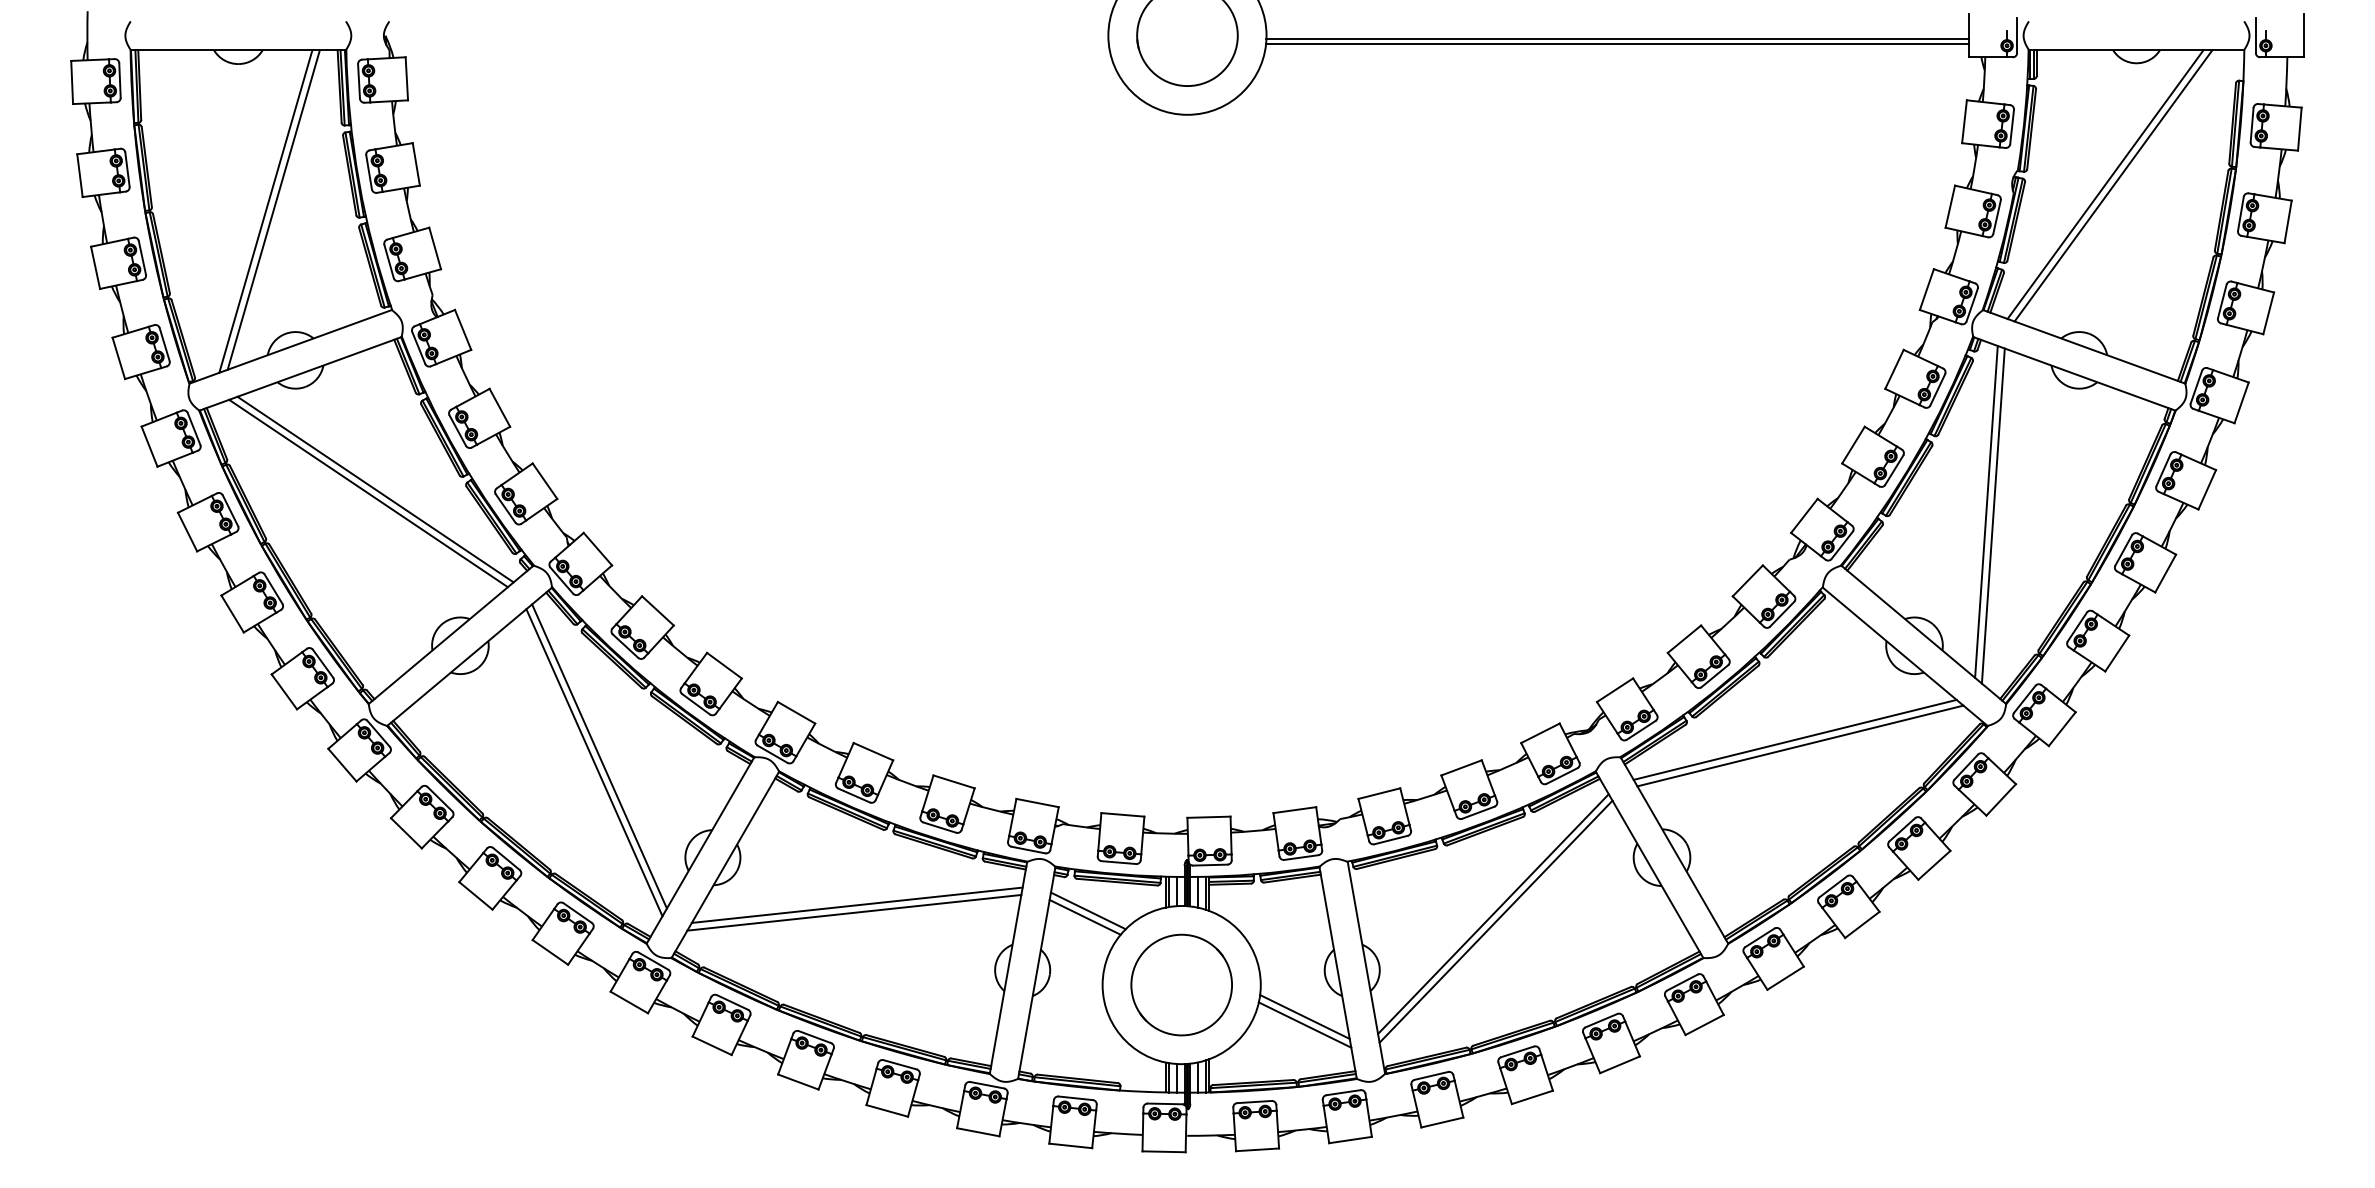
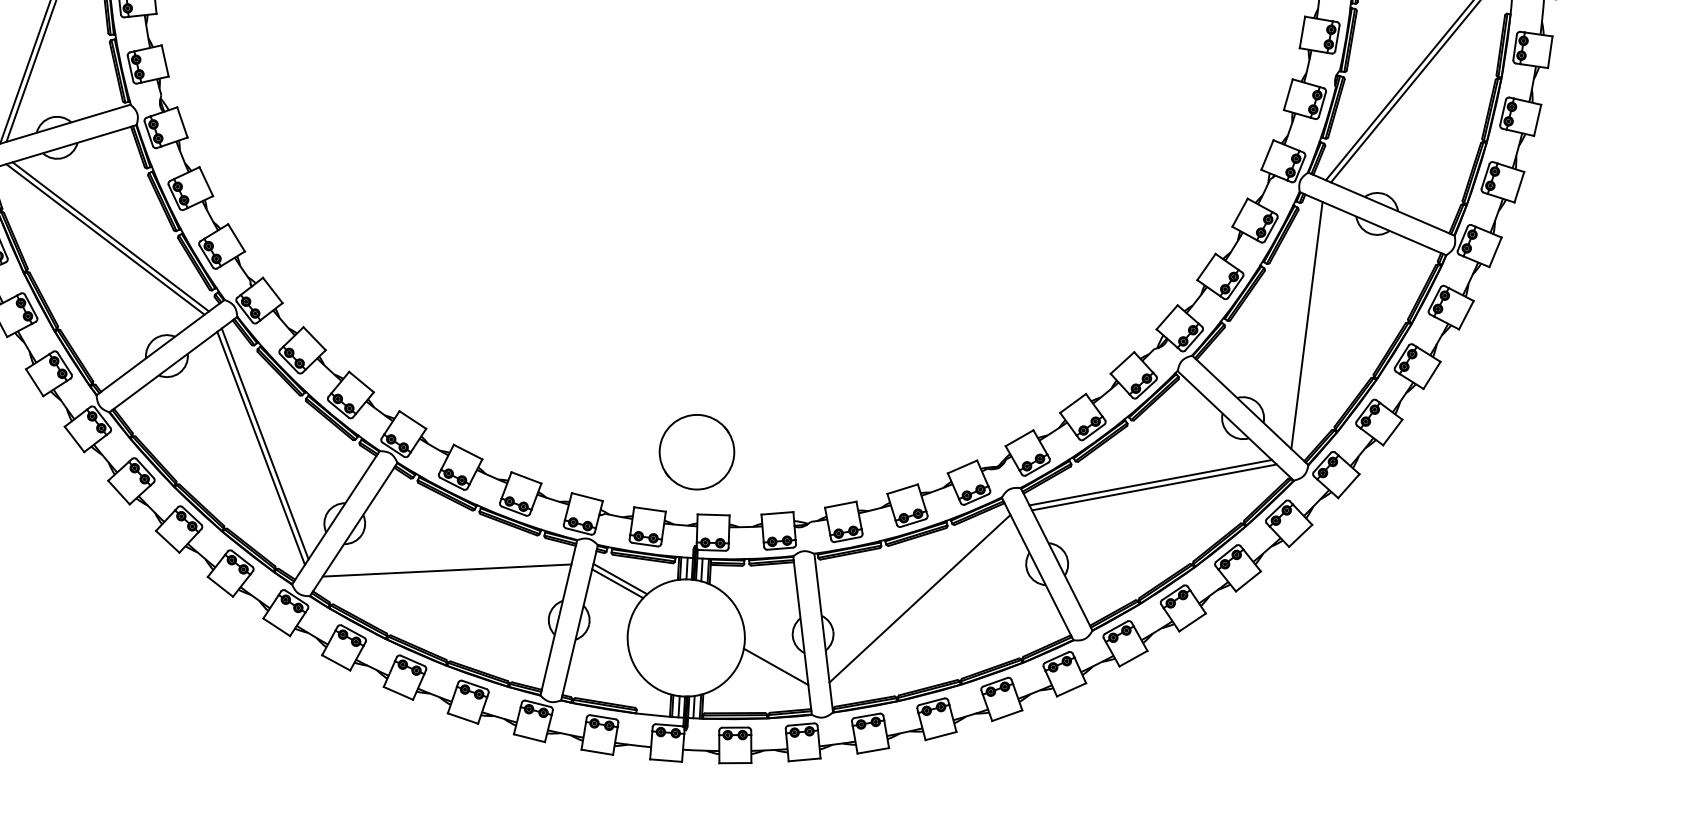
line: (1986, 511) -> (1302, 321), removed
line: (856, 904) -> (449, 564), removed
line: (1495, 921) -> (921, 604), removed
part: (1181, 984) -> (696, 451), moved
line: (1304, 1024) -> (775, 672), removed

